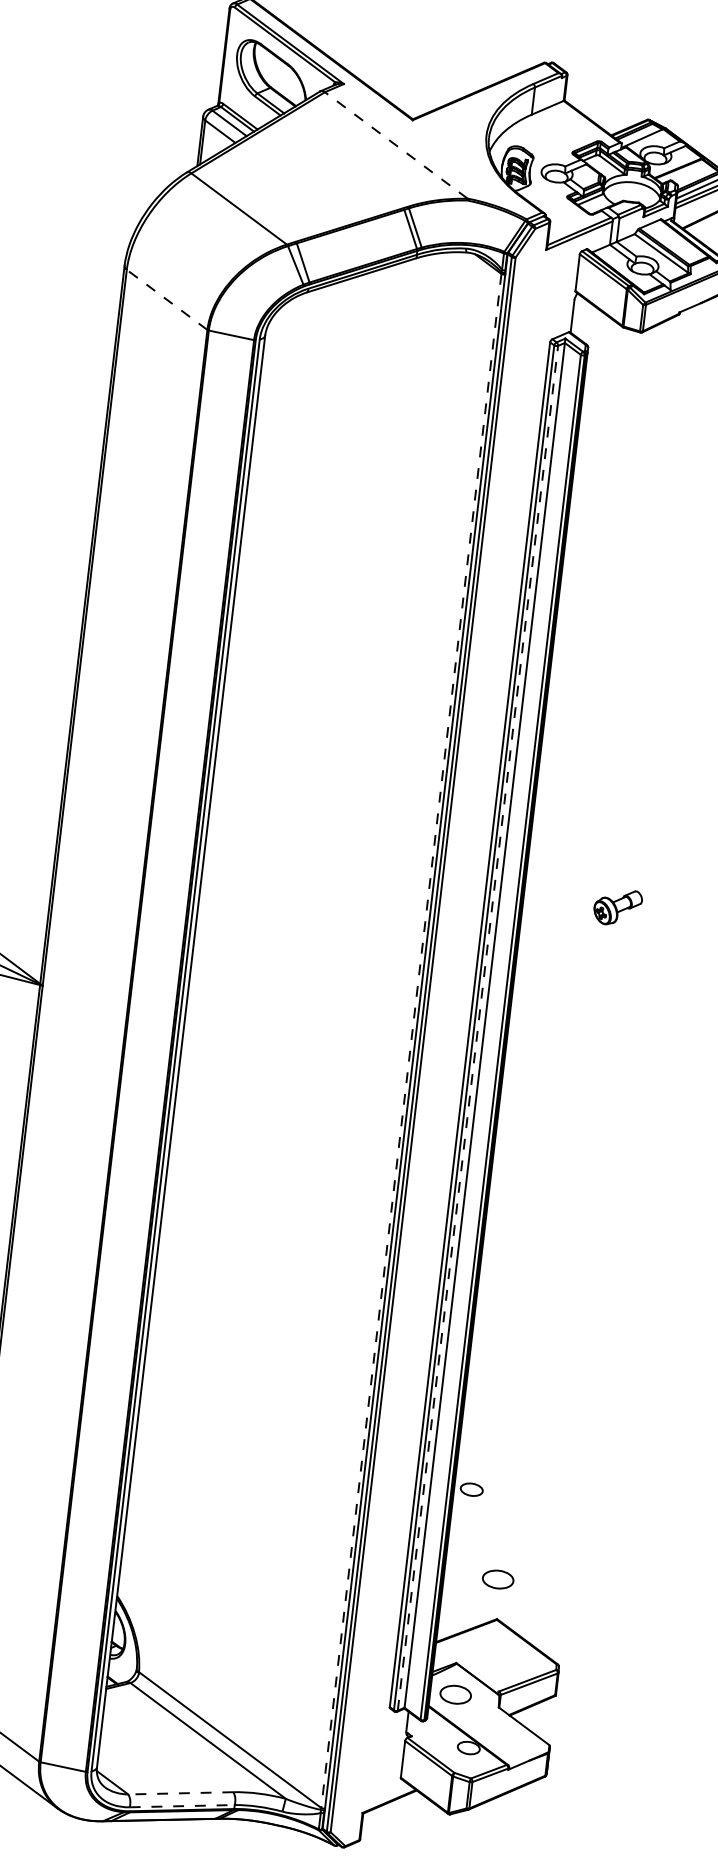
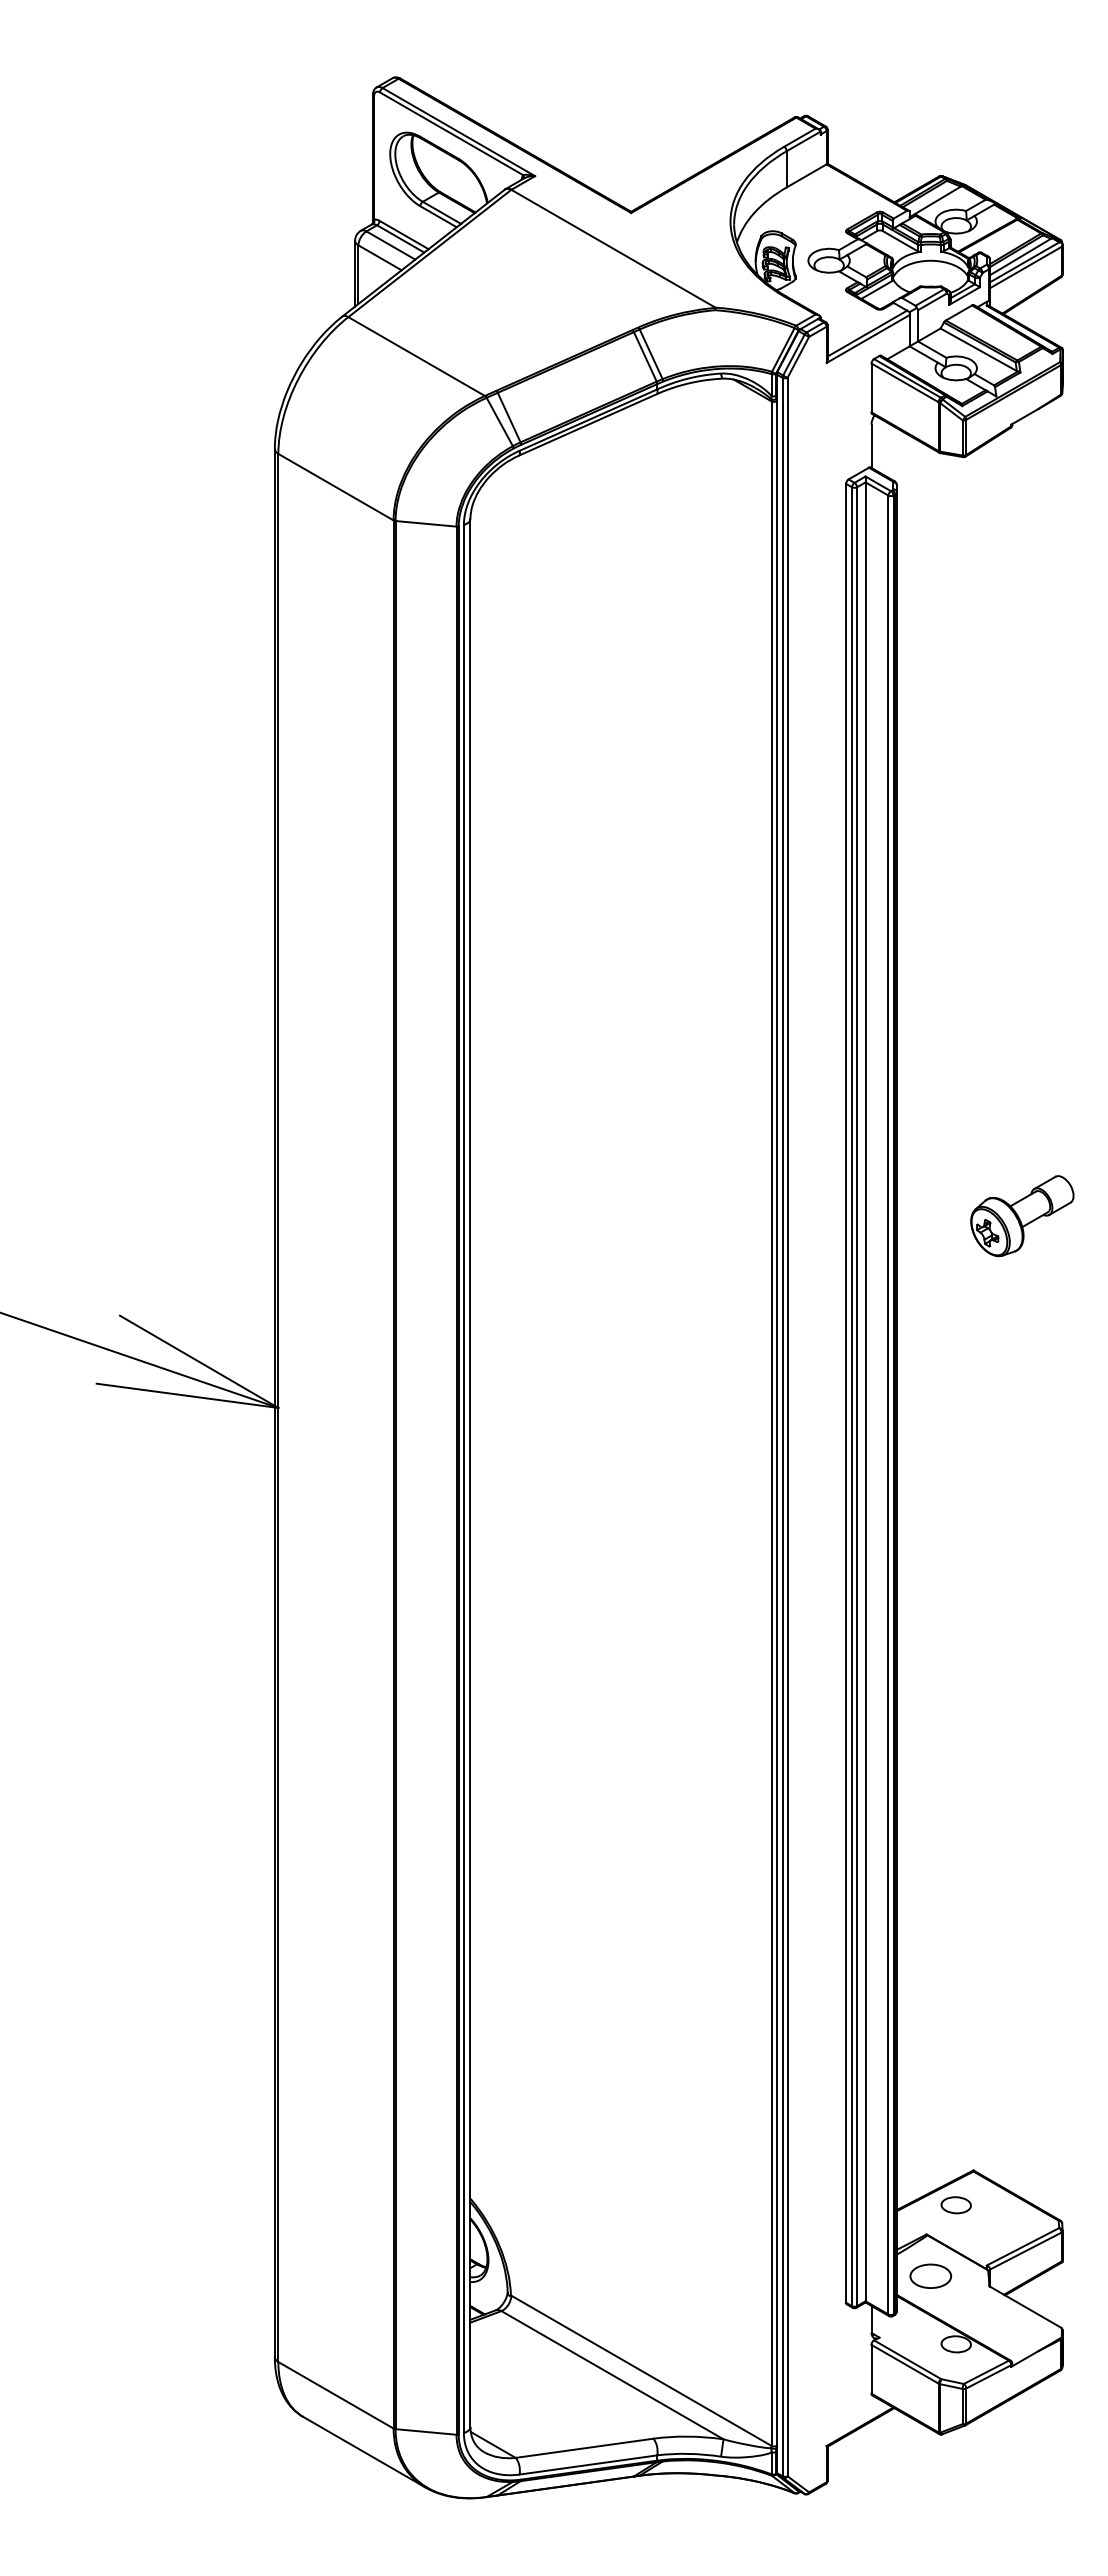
line: (396, 145) -> (613, 248), dashed -> solid
line: (167, 300) -> (336, 487), dashed -> solid
part: (617, 907) -> (1022, 1216), size x1.67
line: (478, 1028) -> (857, 1396), dashed -> solid
line: (411, 1041) -> (771, 1424), dashed -> solid
part: (471, 1489) -> (955, 2205), moved
part: (498, 1578) -> (968, 2117), removed
line: (180, 1793) -> (584, 2448), dashed -> solid
line: (182, 1805) -> (588, 2464), dashed -> solid

